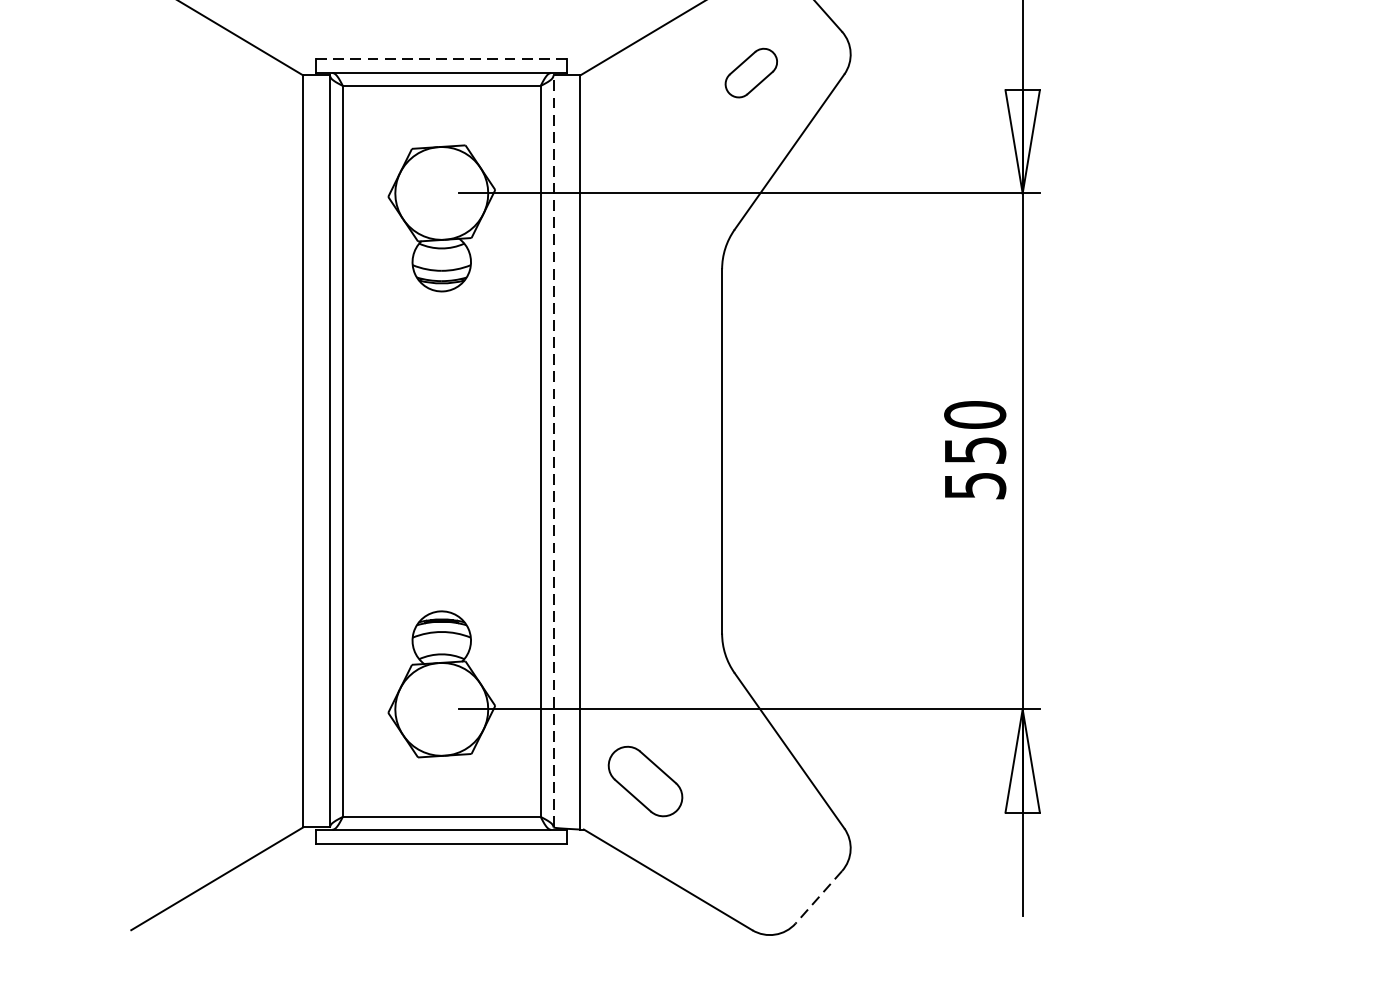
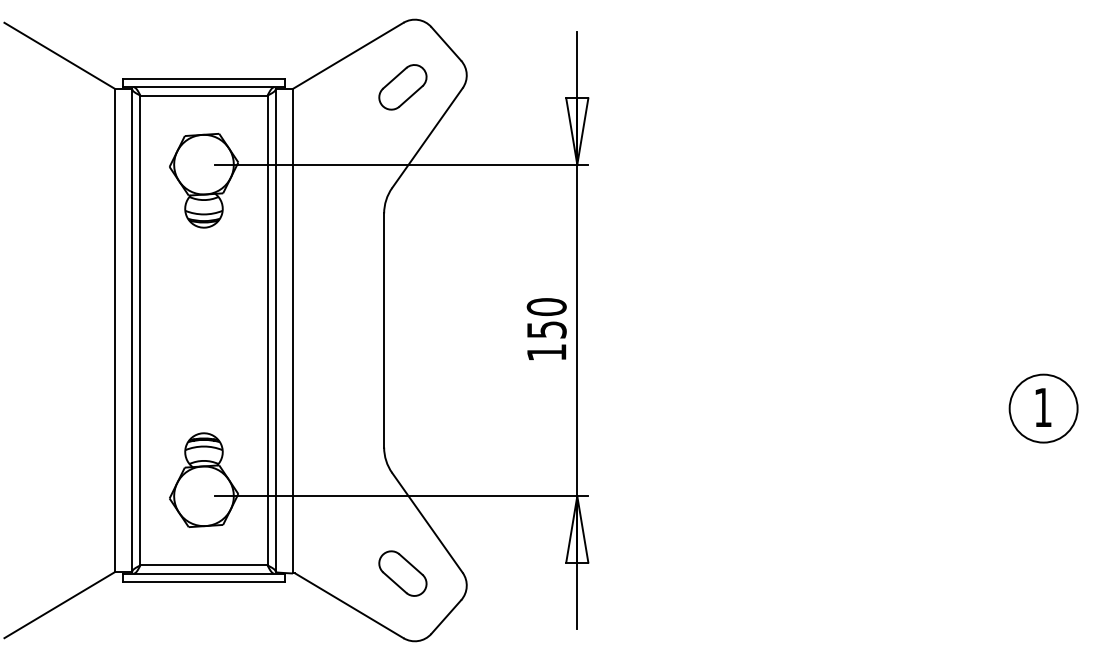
line: (442, 59) -> (204, 78), dashed -> solid
part: (750, 73) -> (402, 87), size x1.43
line: (553, 451) -> (275, 330), dashed -> solid
text: (974, 485) -> (546, 352), 550 -> 150
part: (644, 781) -> (402, 573), moved
line: (819, 898) -> (446, 617), dashed -> solid

